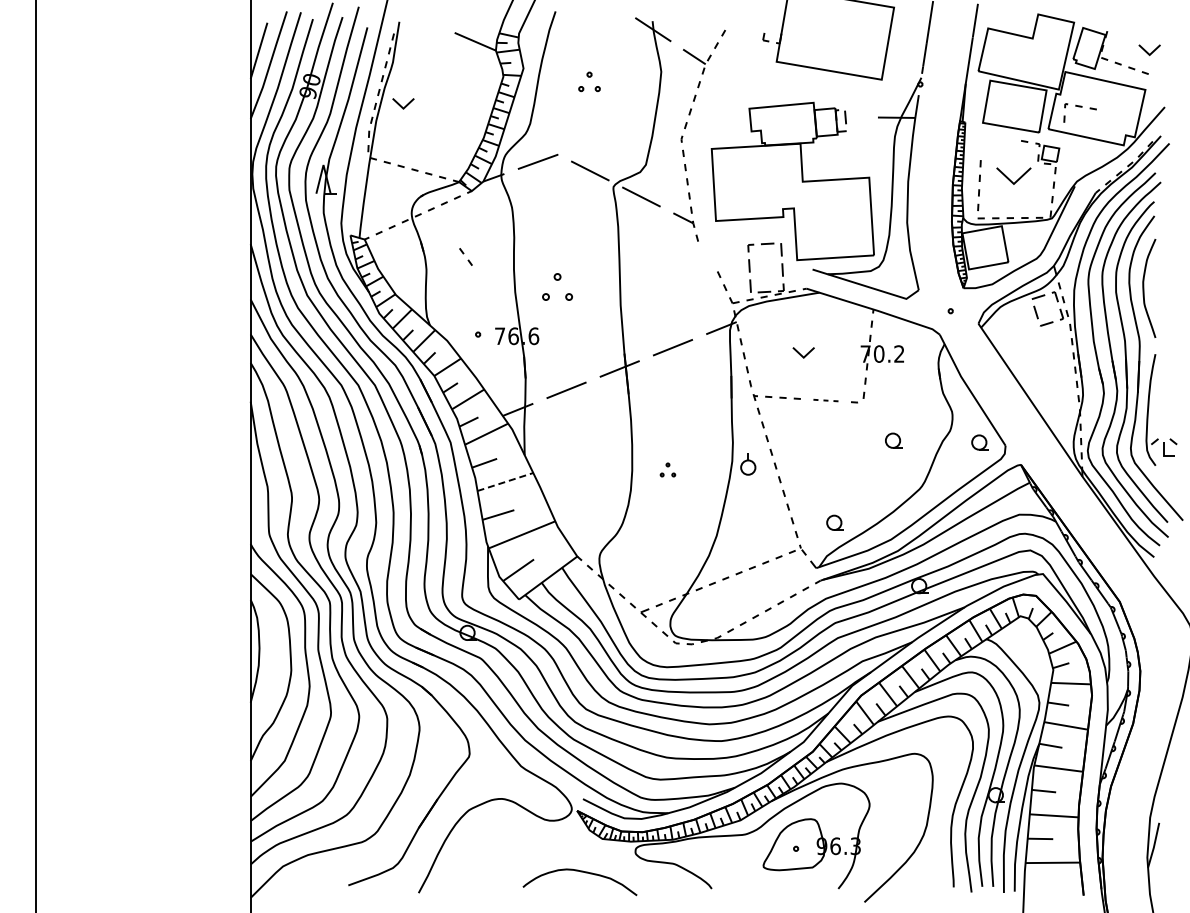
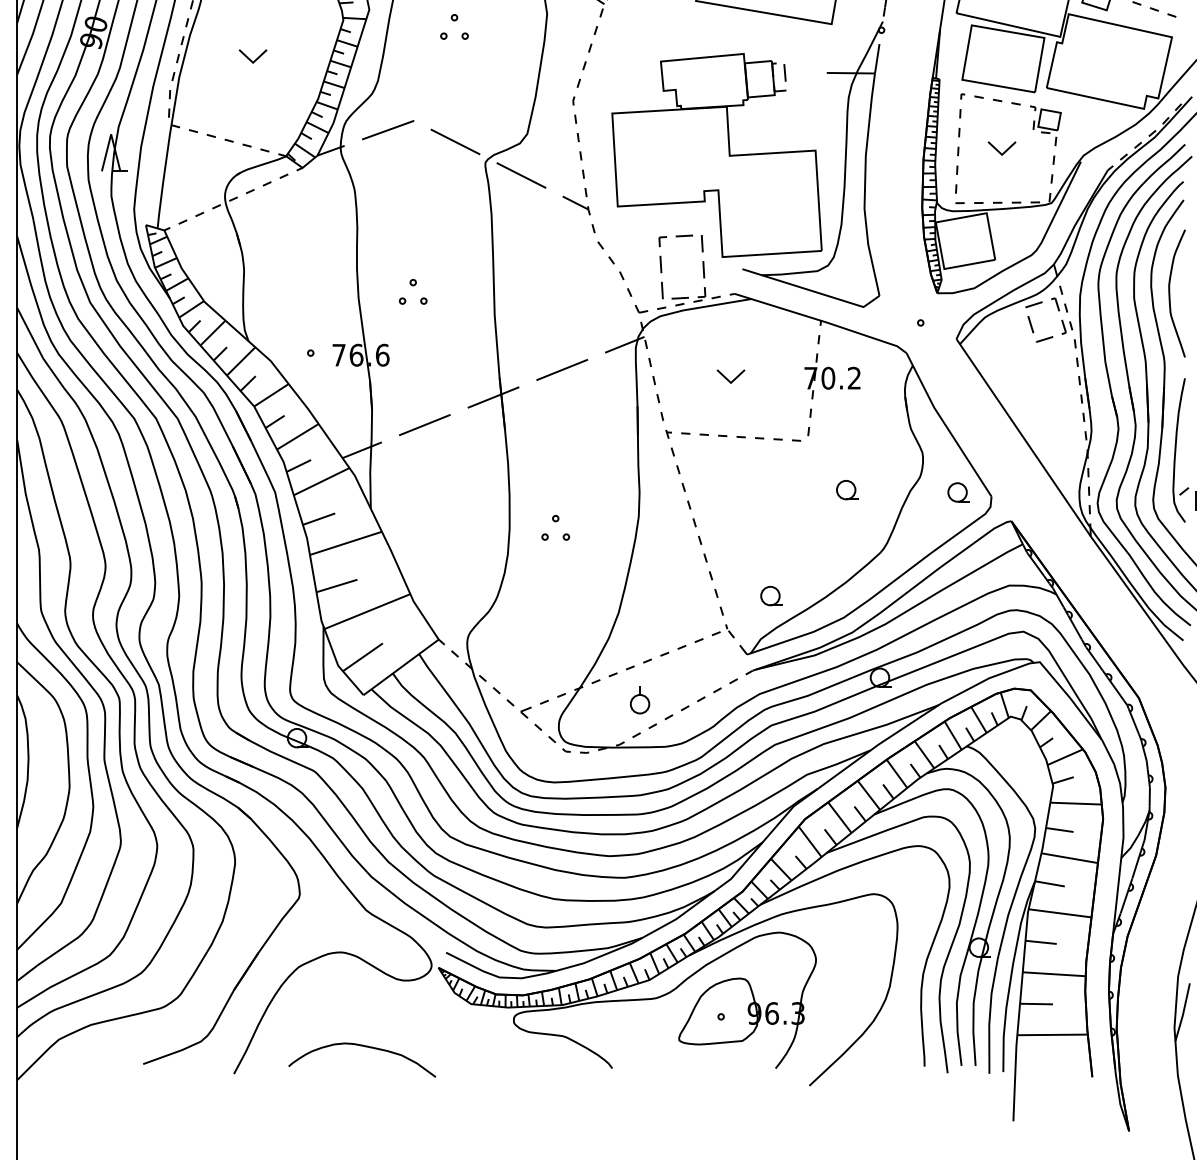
part: (403, 103) -> (253, 56), moved
part: (1079, 112) -> (979, 105), moved
part: (1013, 175) -> (1001, 147), size x0.62
part: (465, 256) -> (605, 252), moved
part: (557, 287) -> (413, 292), size x0.71
part: (825, 400) -> (759, 438), size x1.43
part: (748, 464) -> (640, 700), moved
part: (667, 469) -> (555, 527), size x1.43
line: (505, 481) -> (346, 542), dashed -> solid
curve: (580, 872) -> (362, 1047), moved

